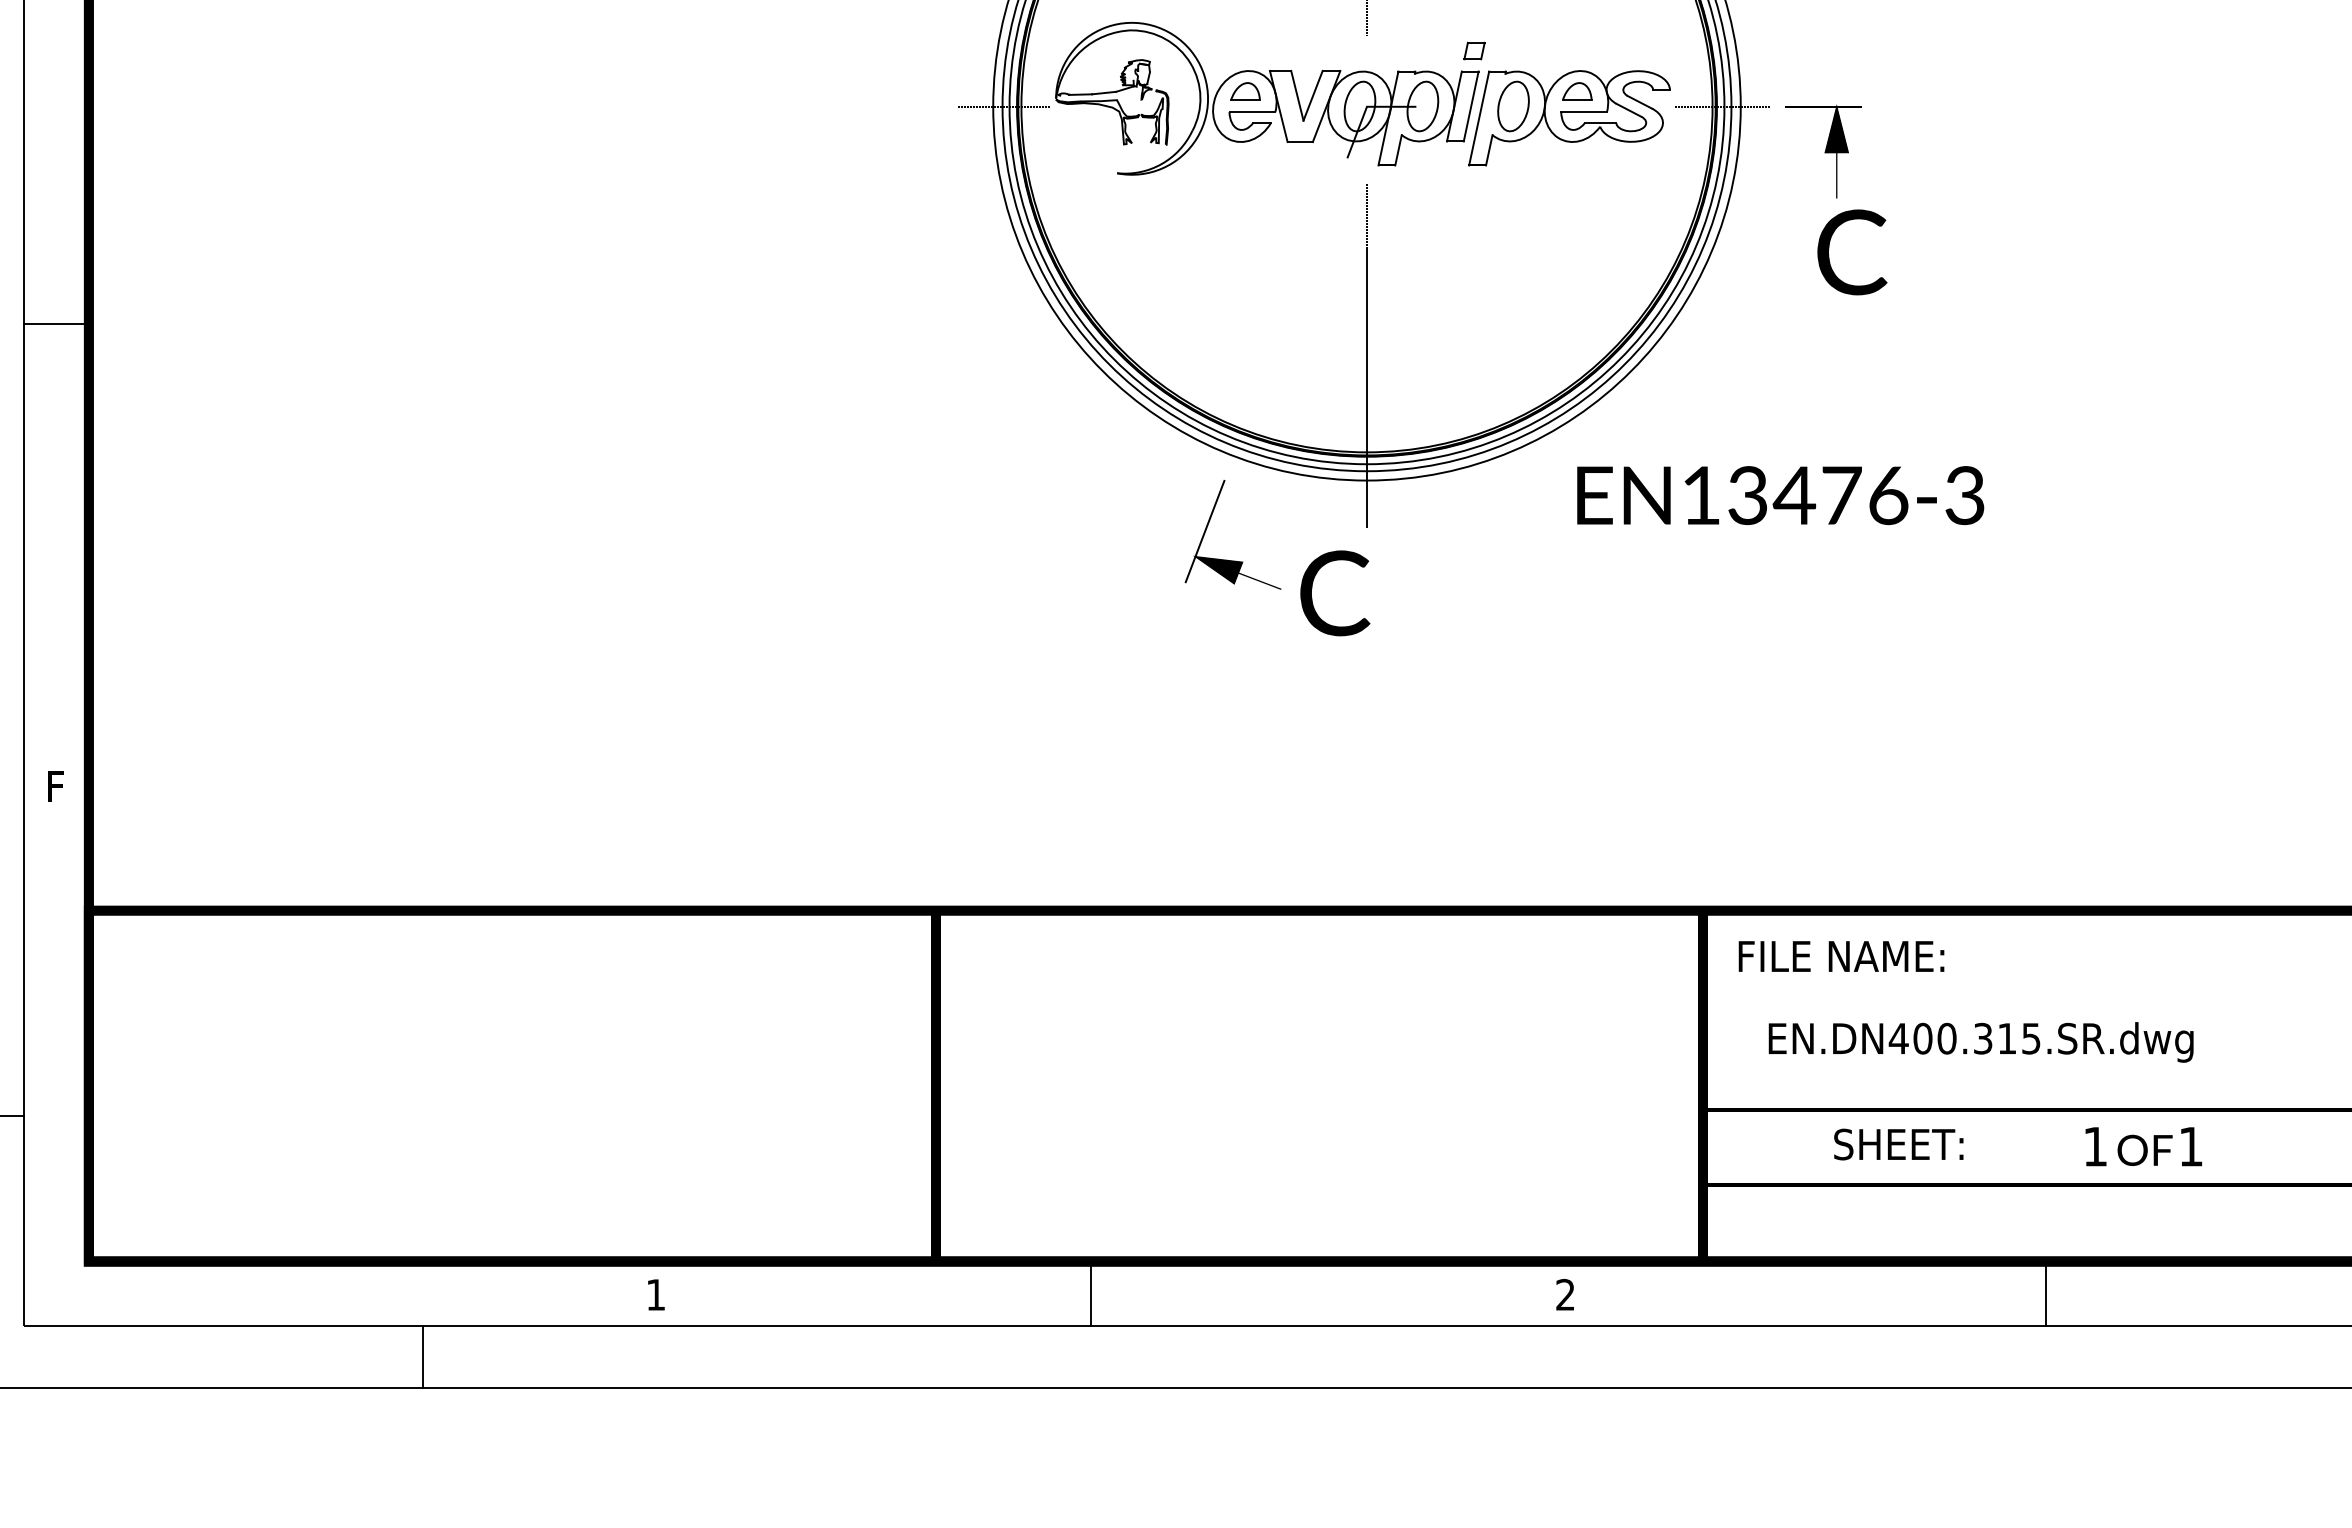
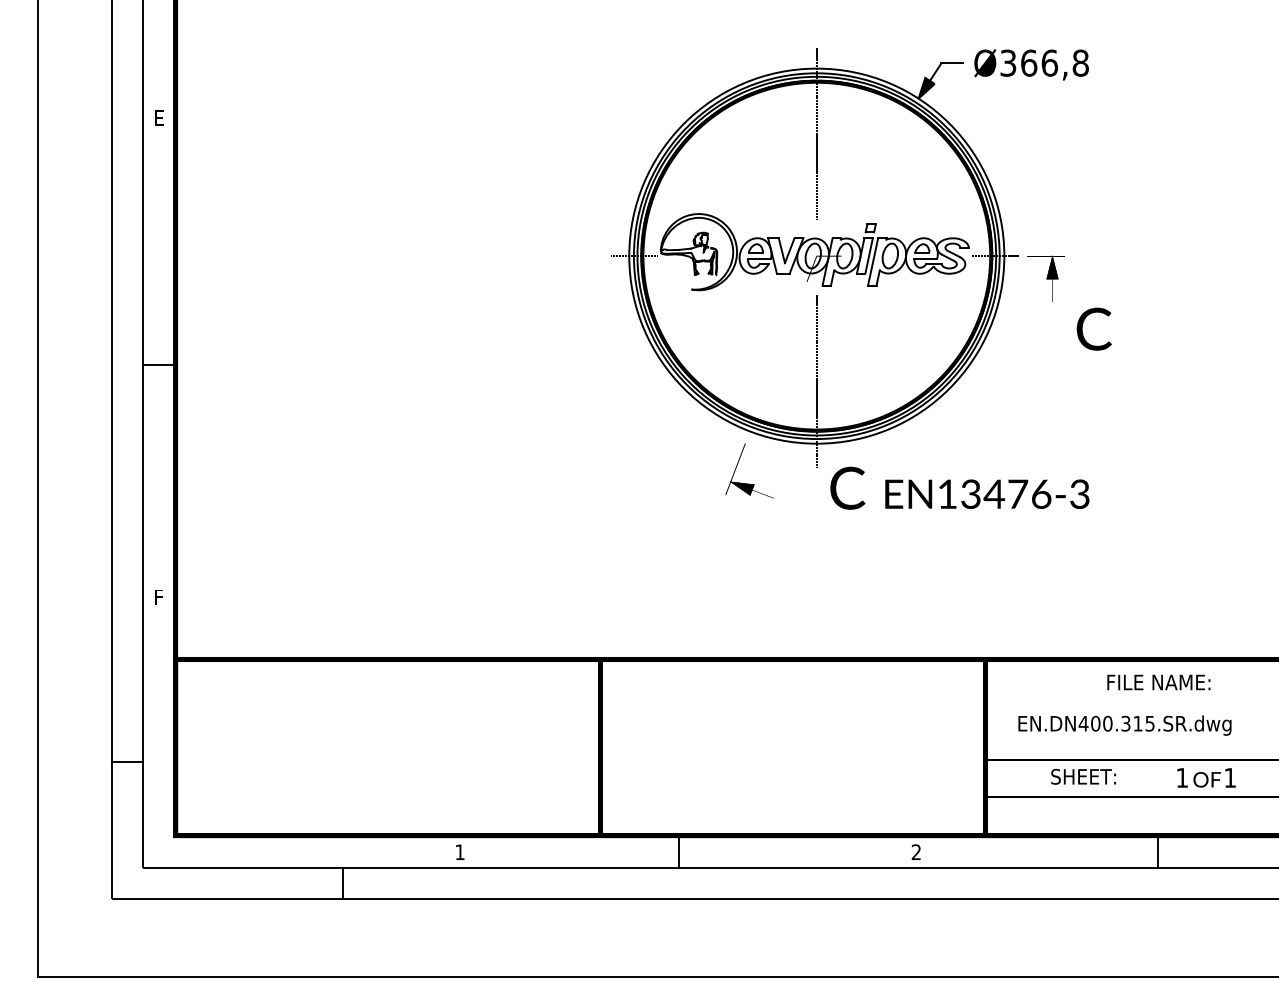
text: (1850, 250) -> (1093, 328), moved
text: (1780, 494) -> (987, 493), moved
text: (1334, 591) -> (847, 487), moved
text: (1840, 956) -> (1158, 682), moved

